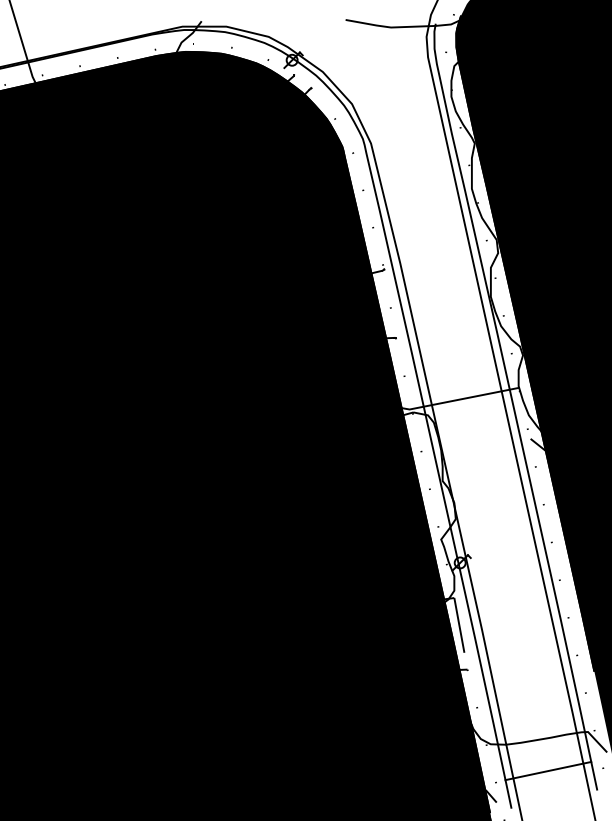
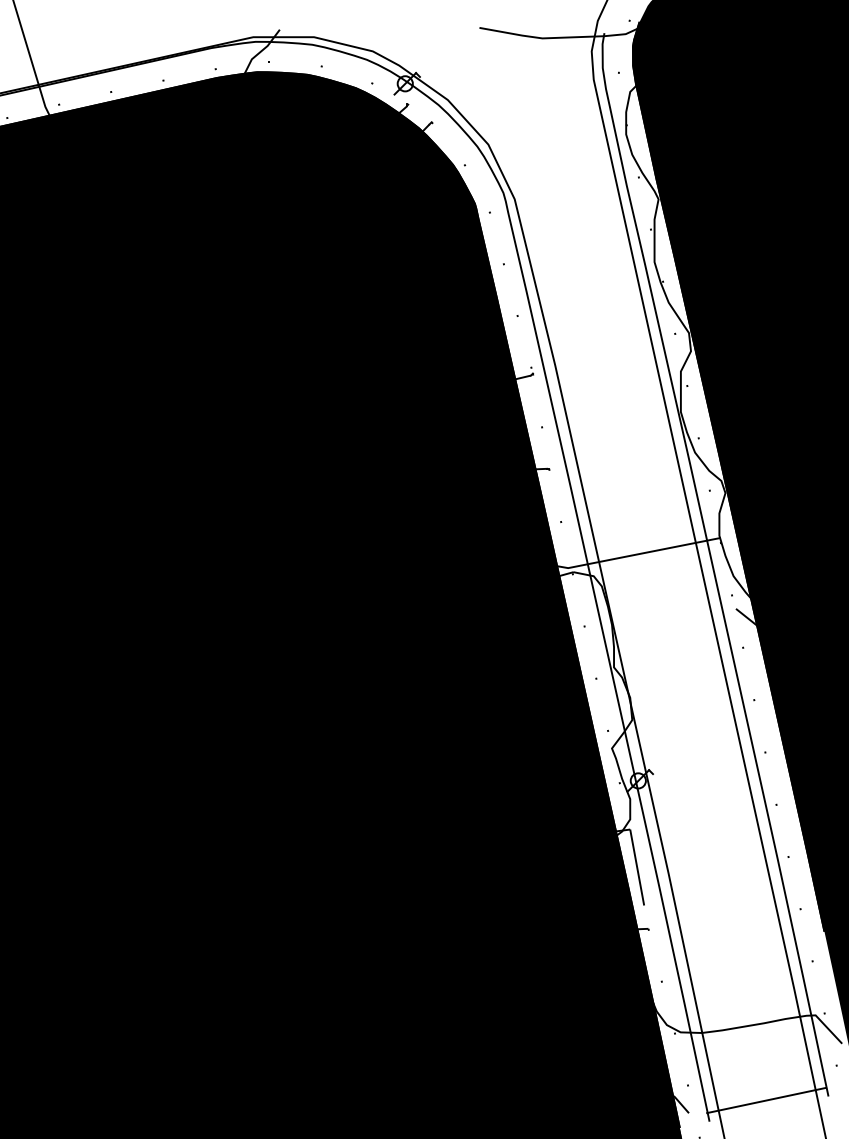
line: (548, 771) -> (766, 1100), moved

